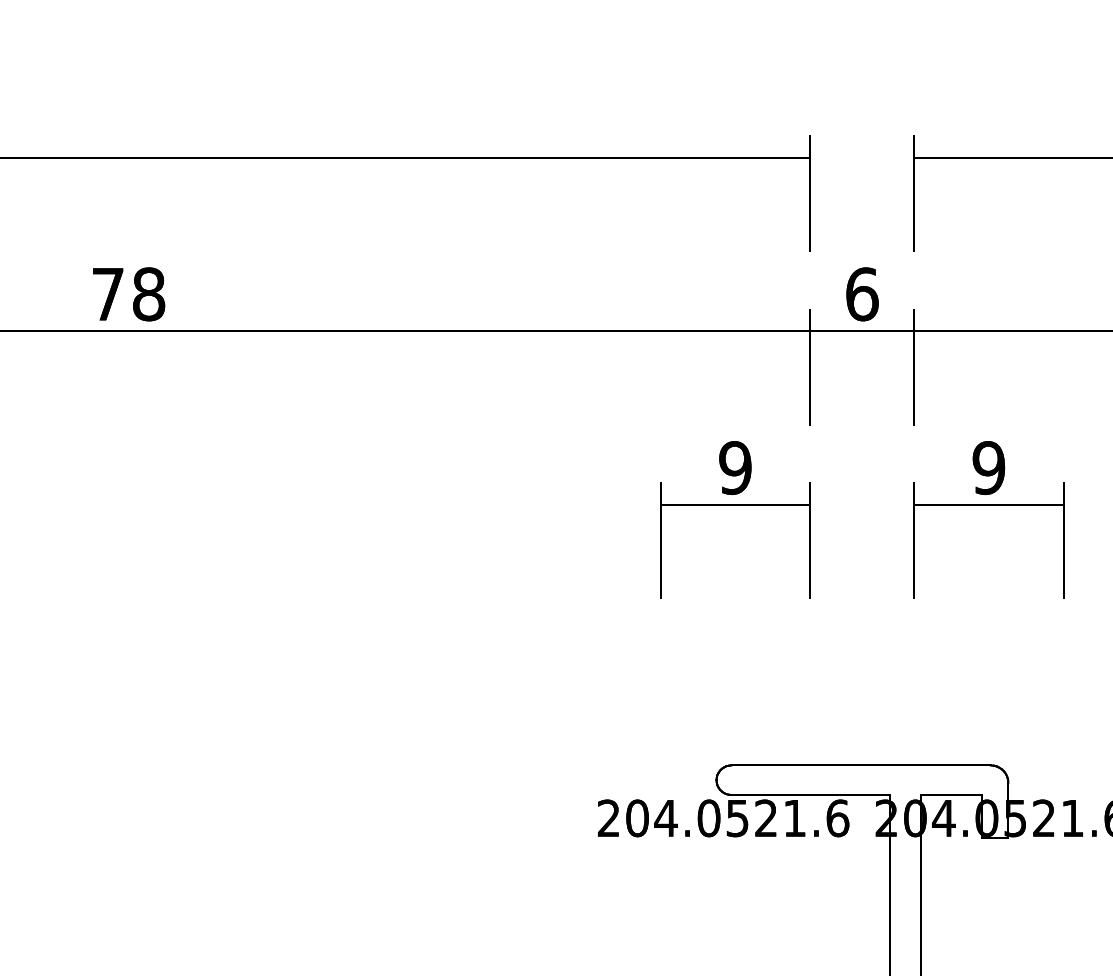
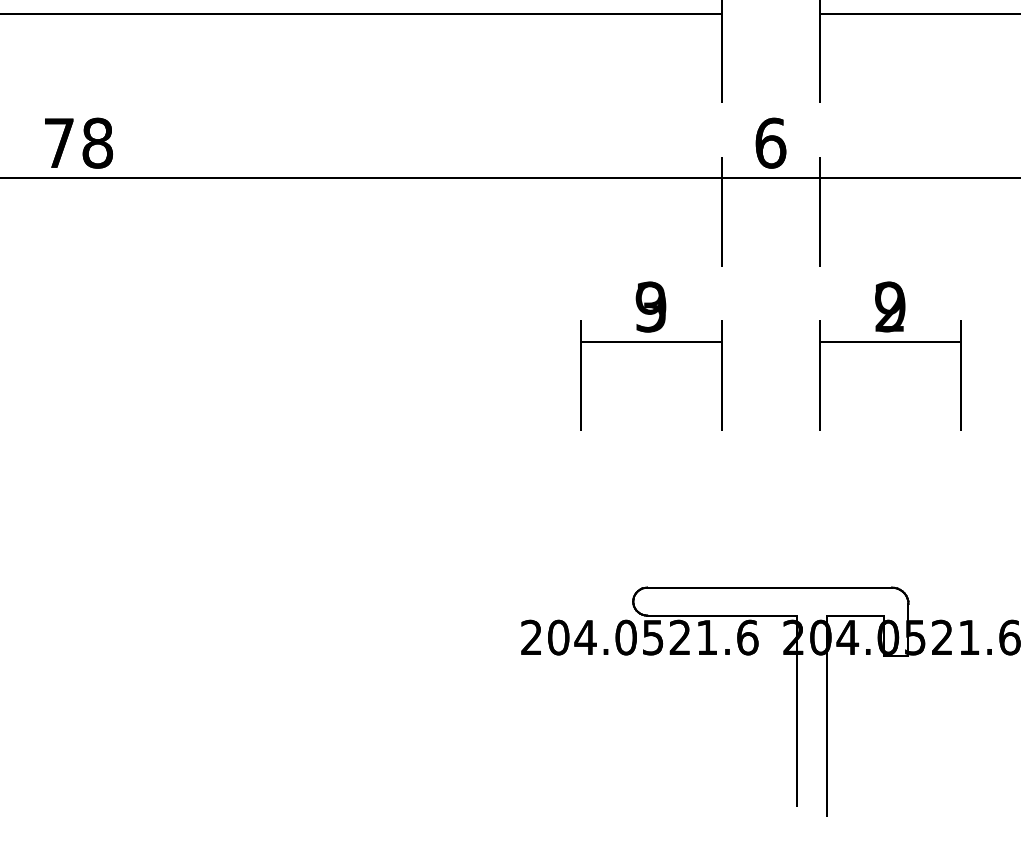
text: (735, 467) -> (651, 306), 9 -> 3
text: (988, 467) -> (889, 306), 9 -> 2

